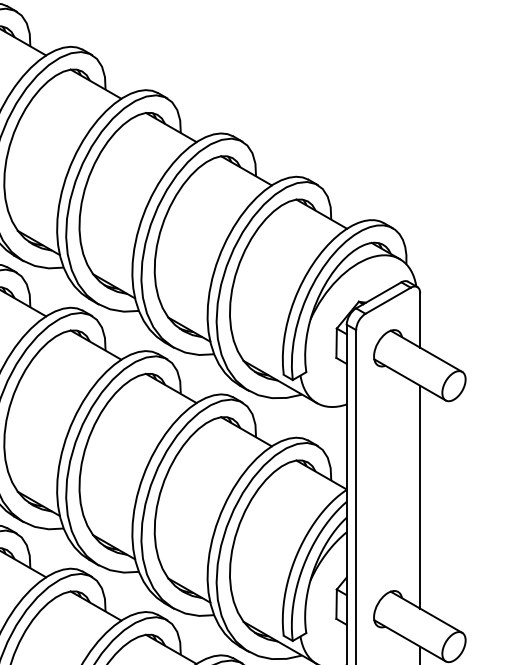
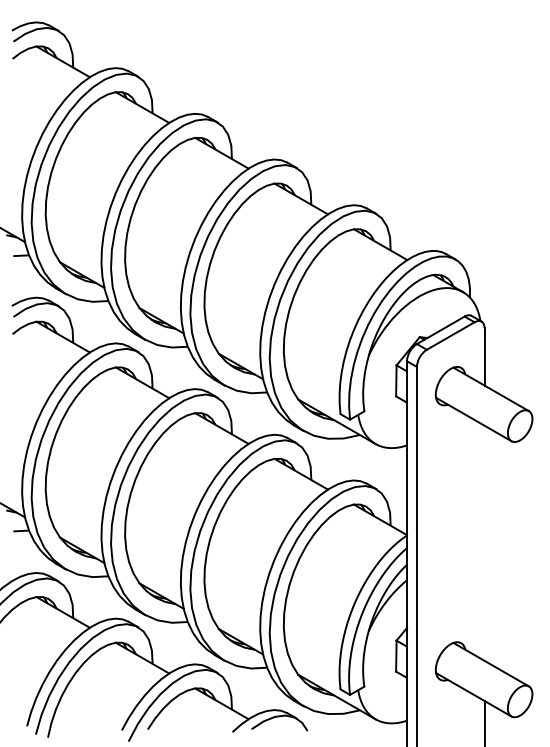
line: (420, 496) -> (484, 542), removed

